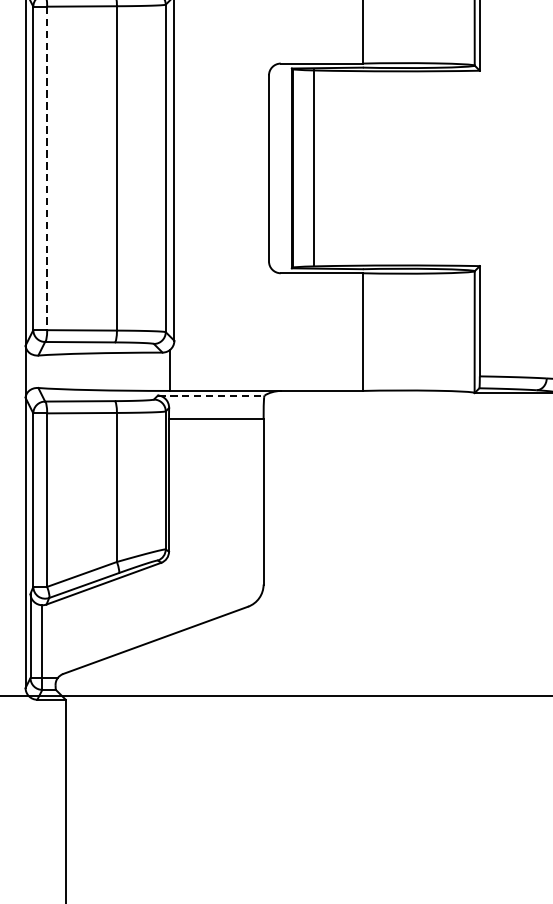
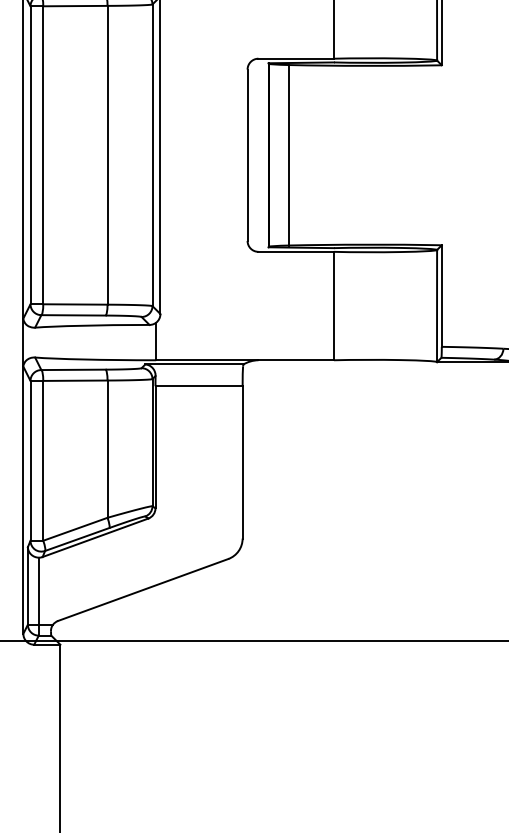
line: (47, 168) -> (43, 155), dashed -> solid
line: (212, 395) -> (195, 364), dashed -> solid

